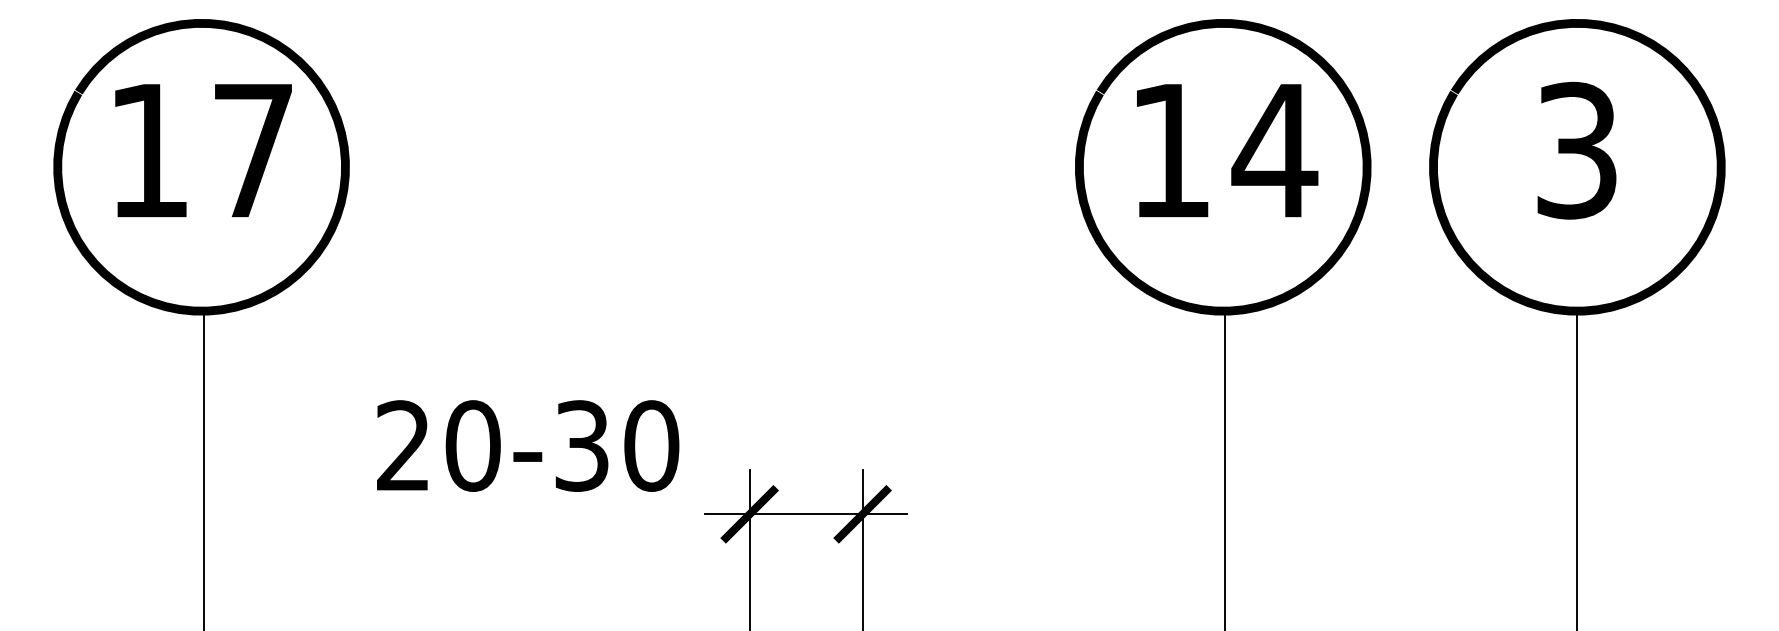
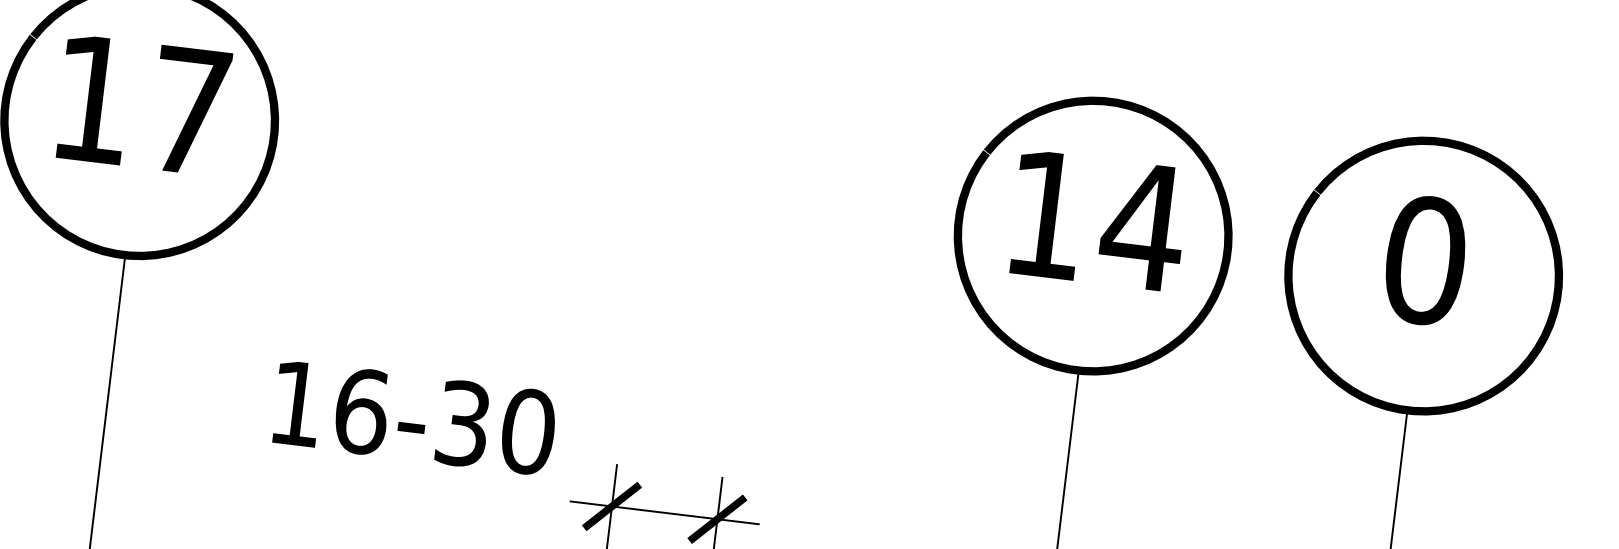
text: (1577, 150) -> (1425, 260), 3 -> 0
text: (439, 445) -> (330, 407), 20-30 -> 16-30

